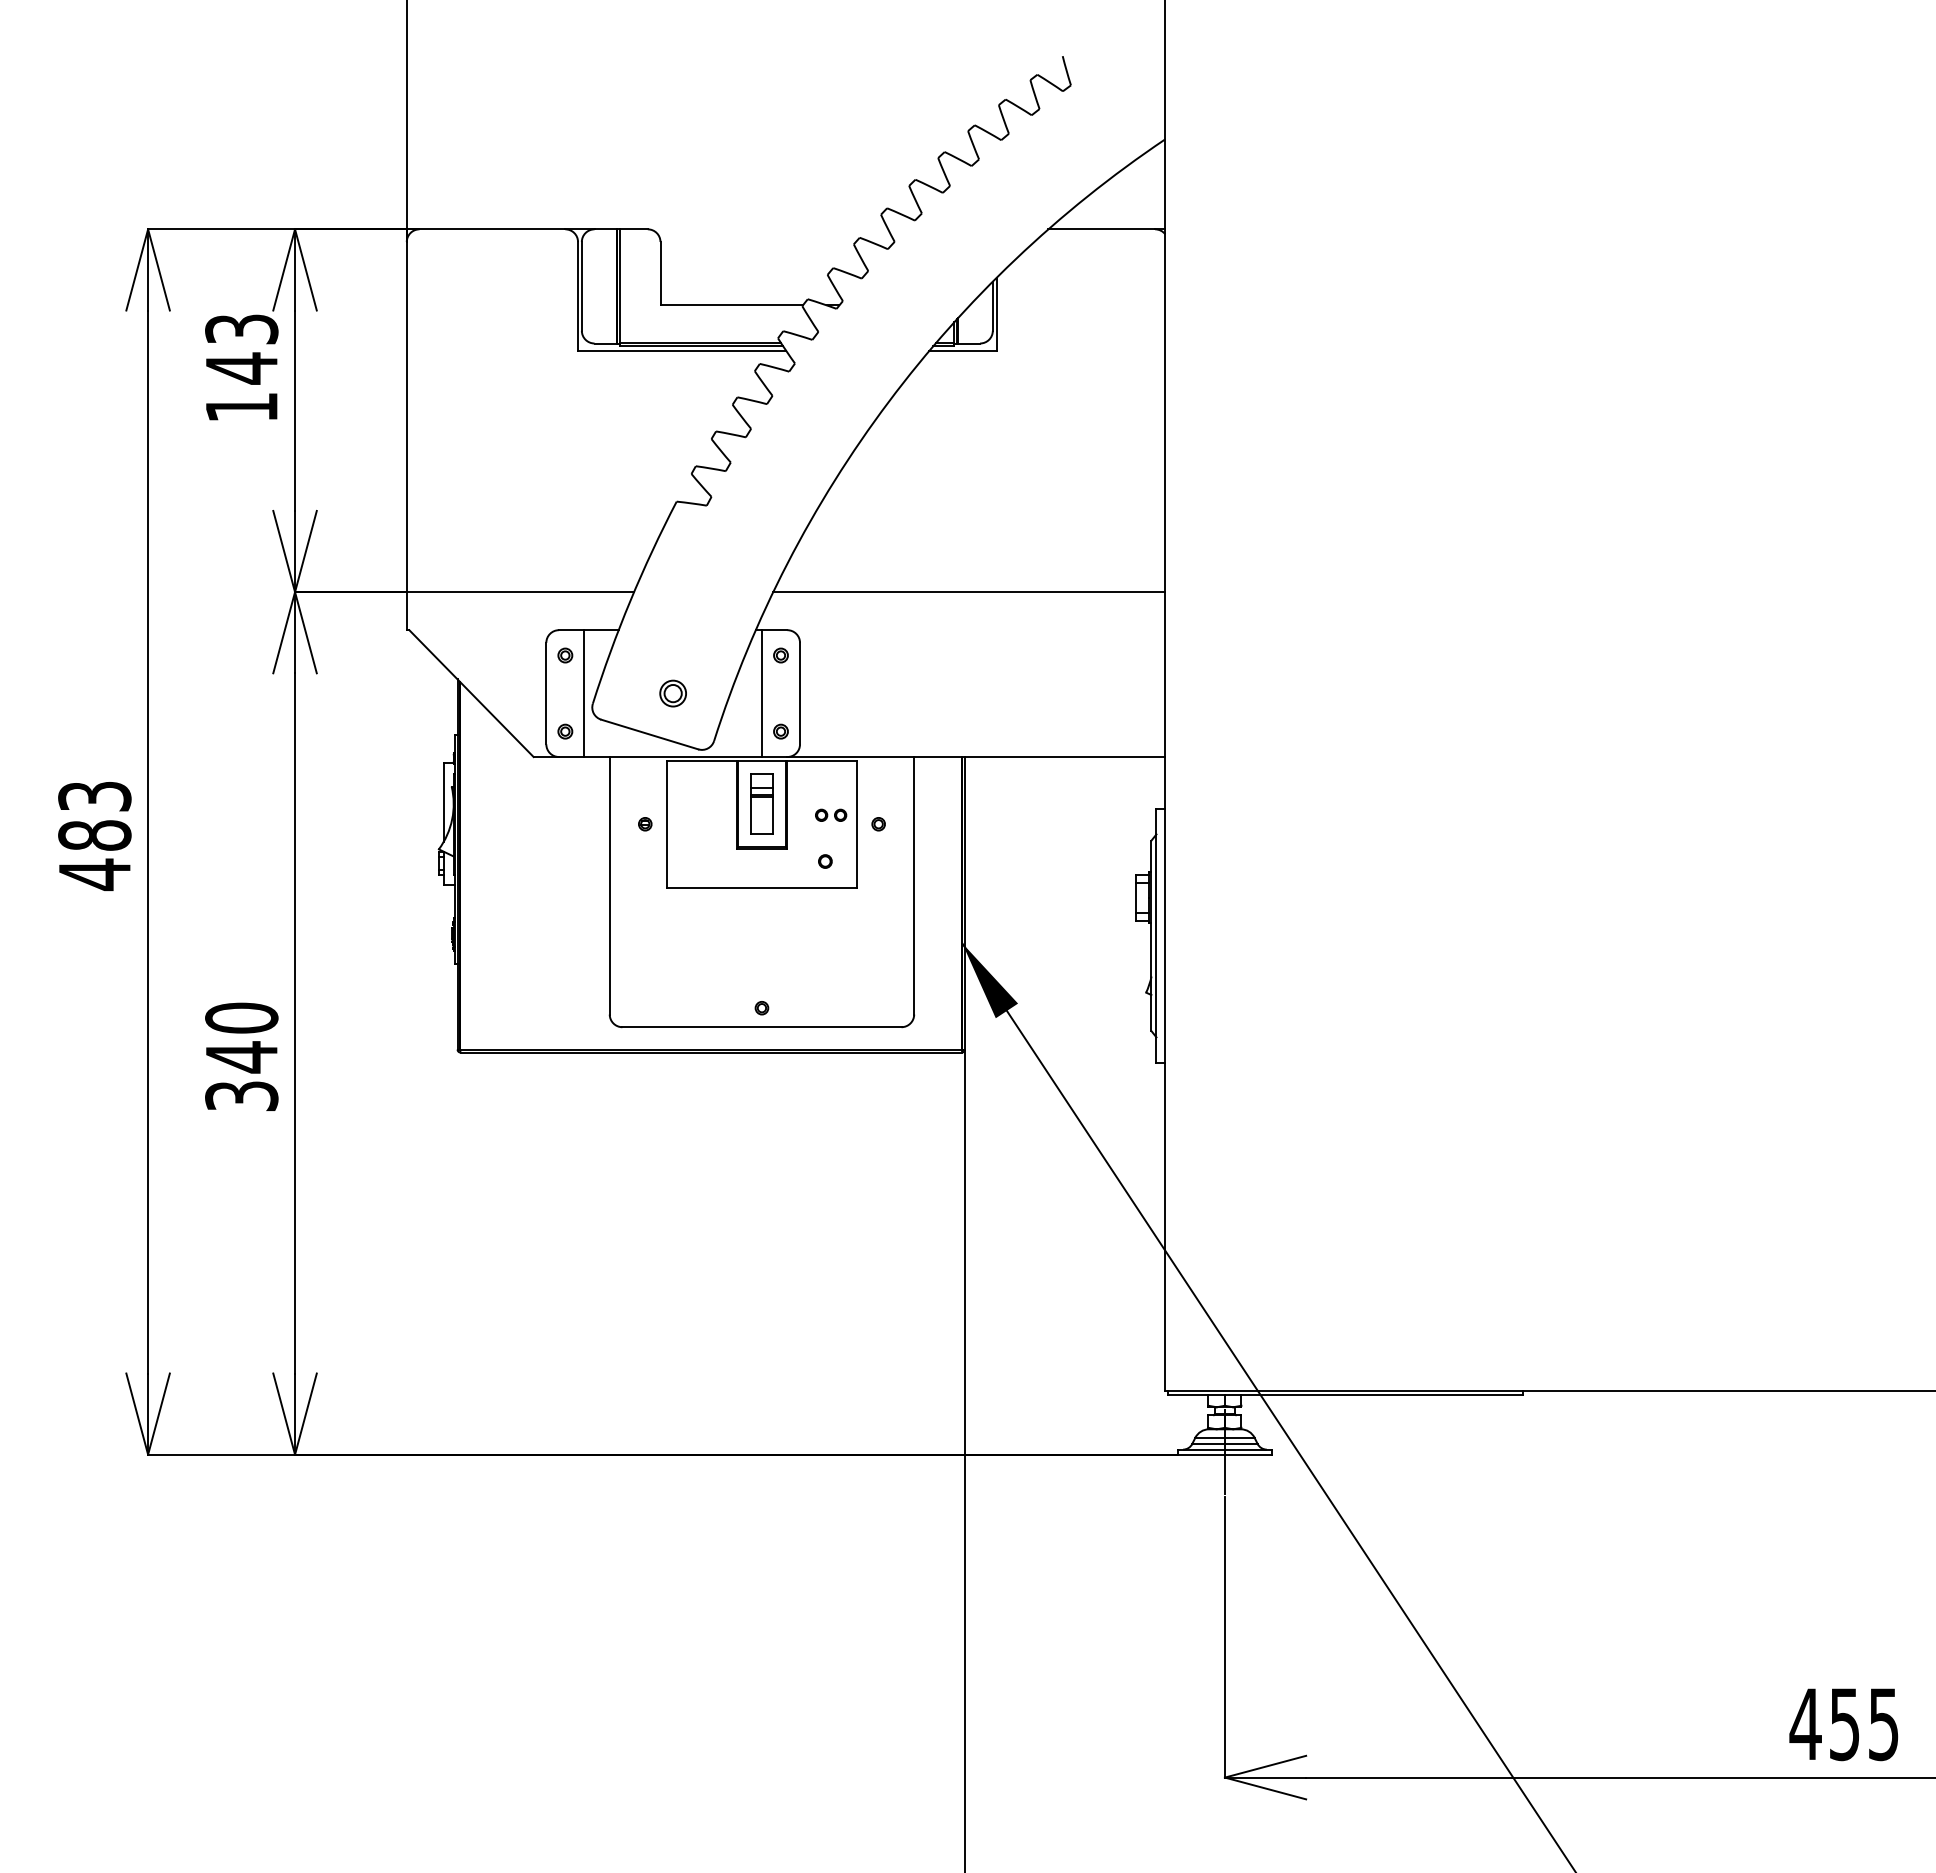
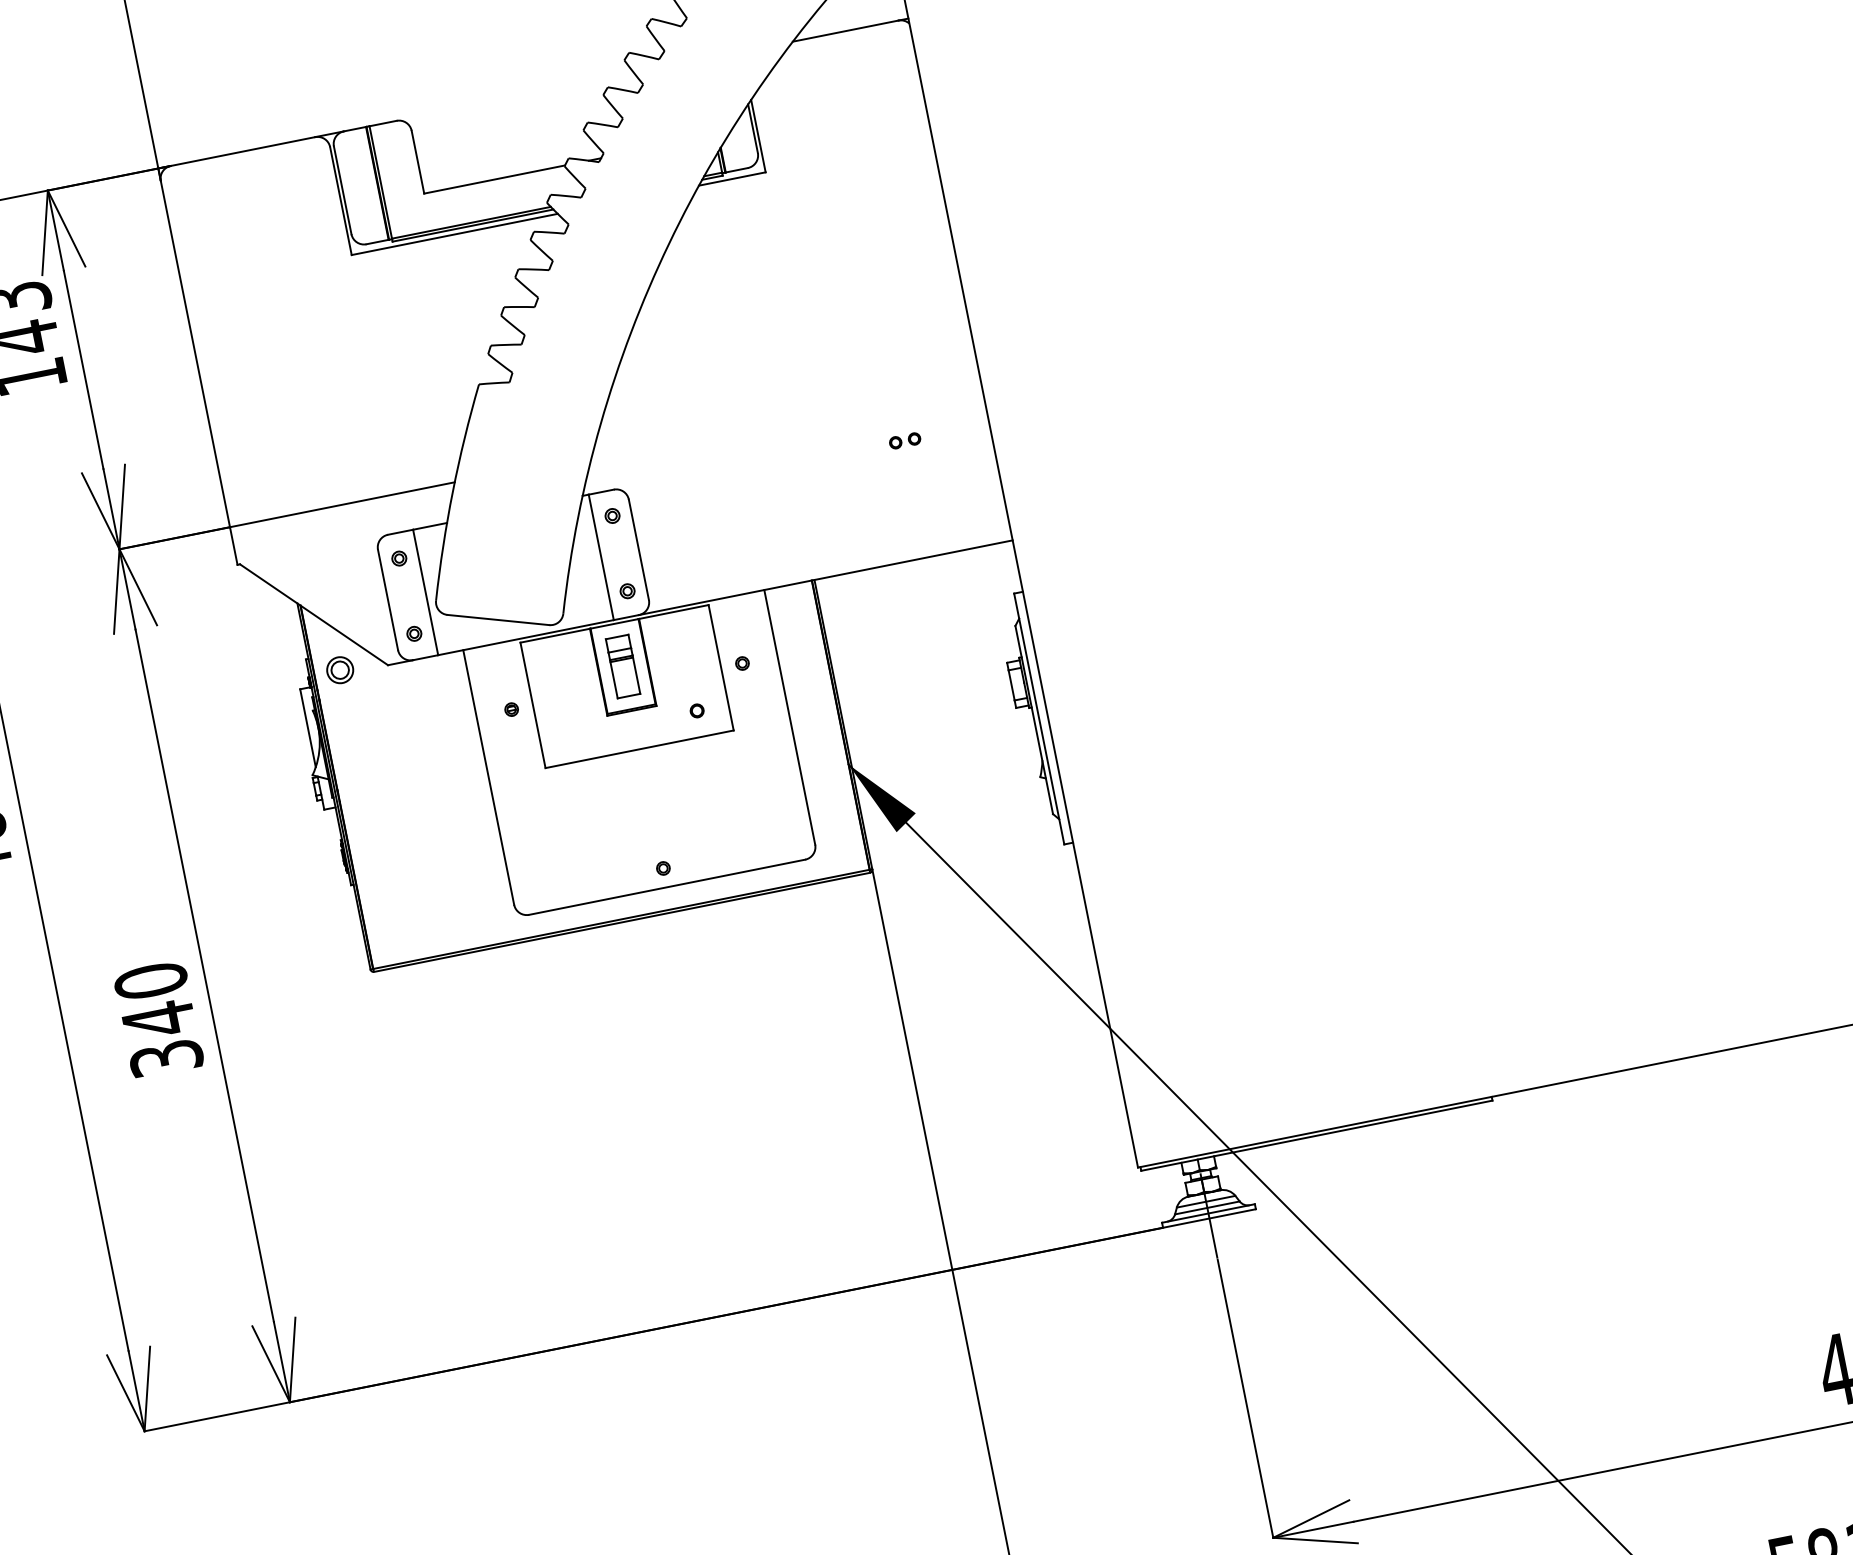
line: (969, 592) -> (786, 416), removed
part: (672, 693) -> (339, 670), moved
part: (831, 814) -> (905, 439), moved

